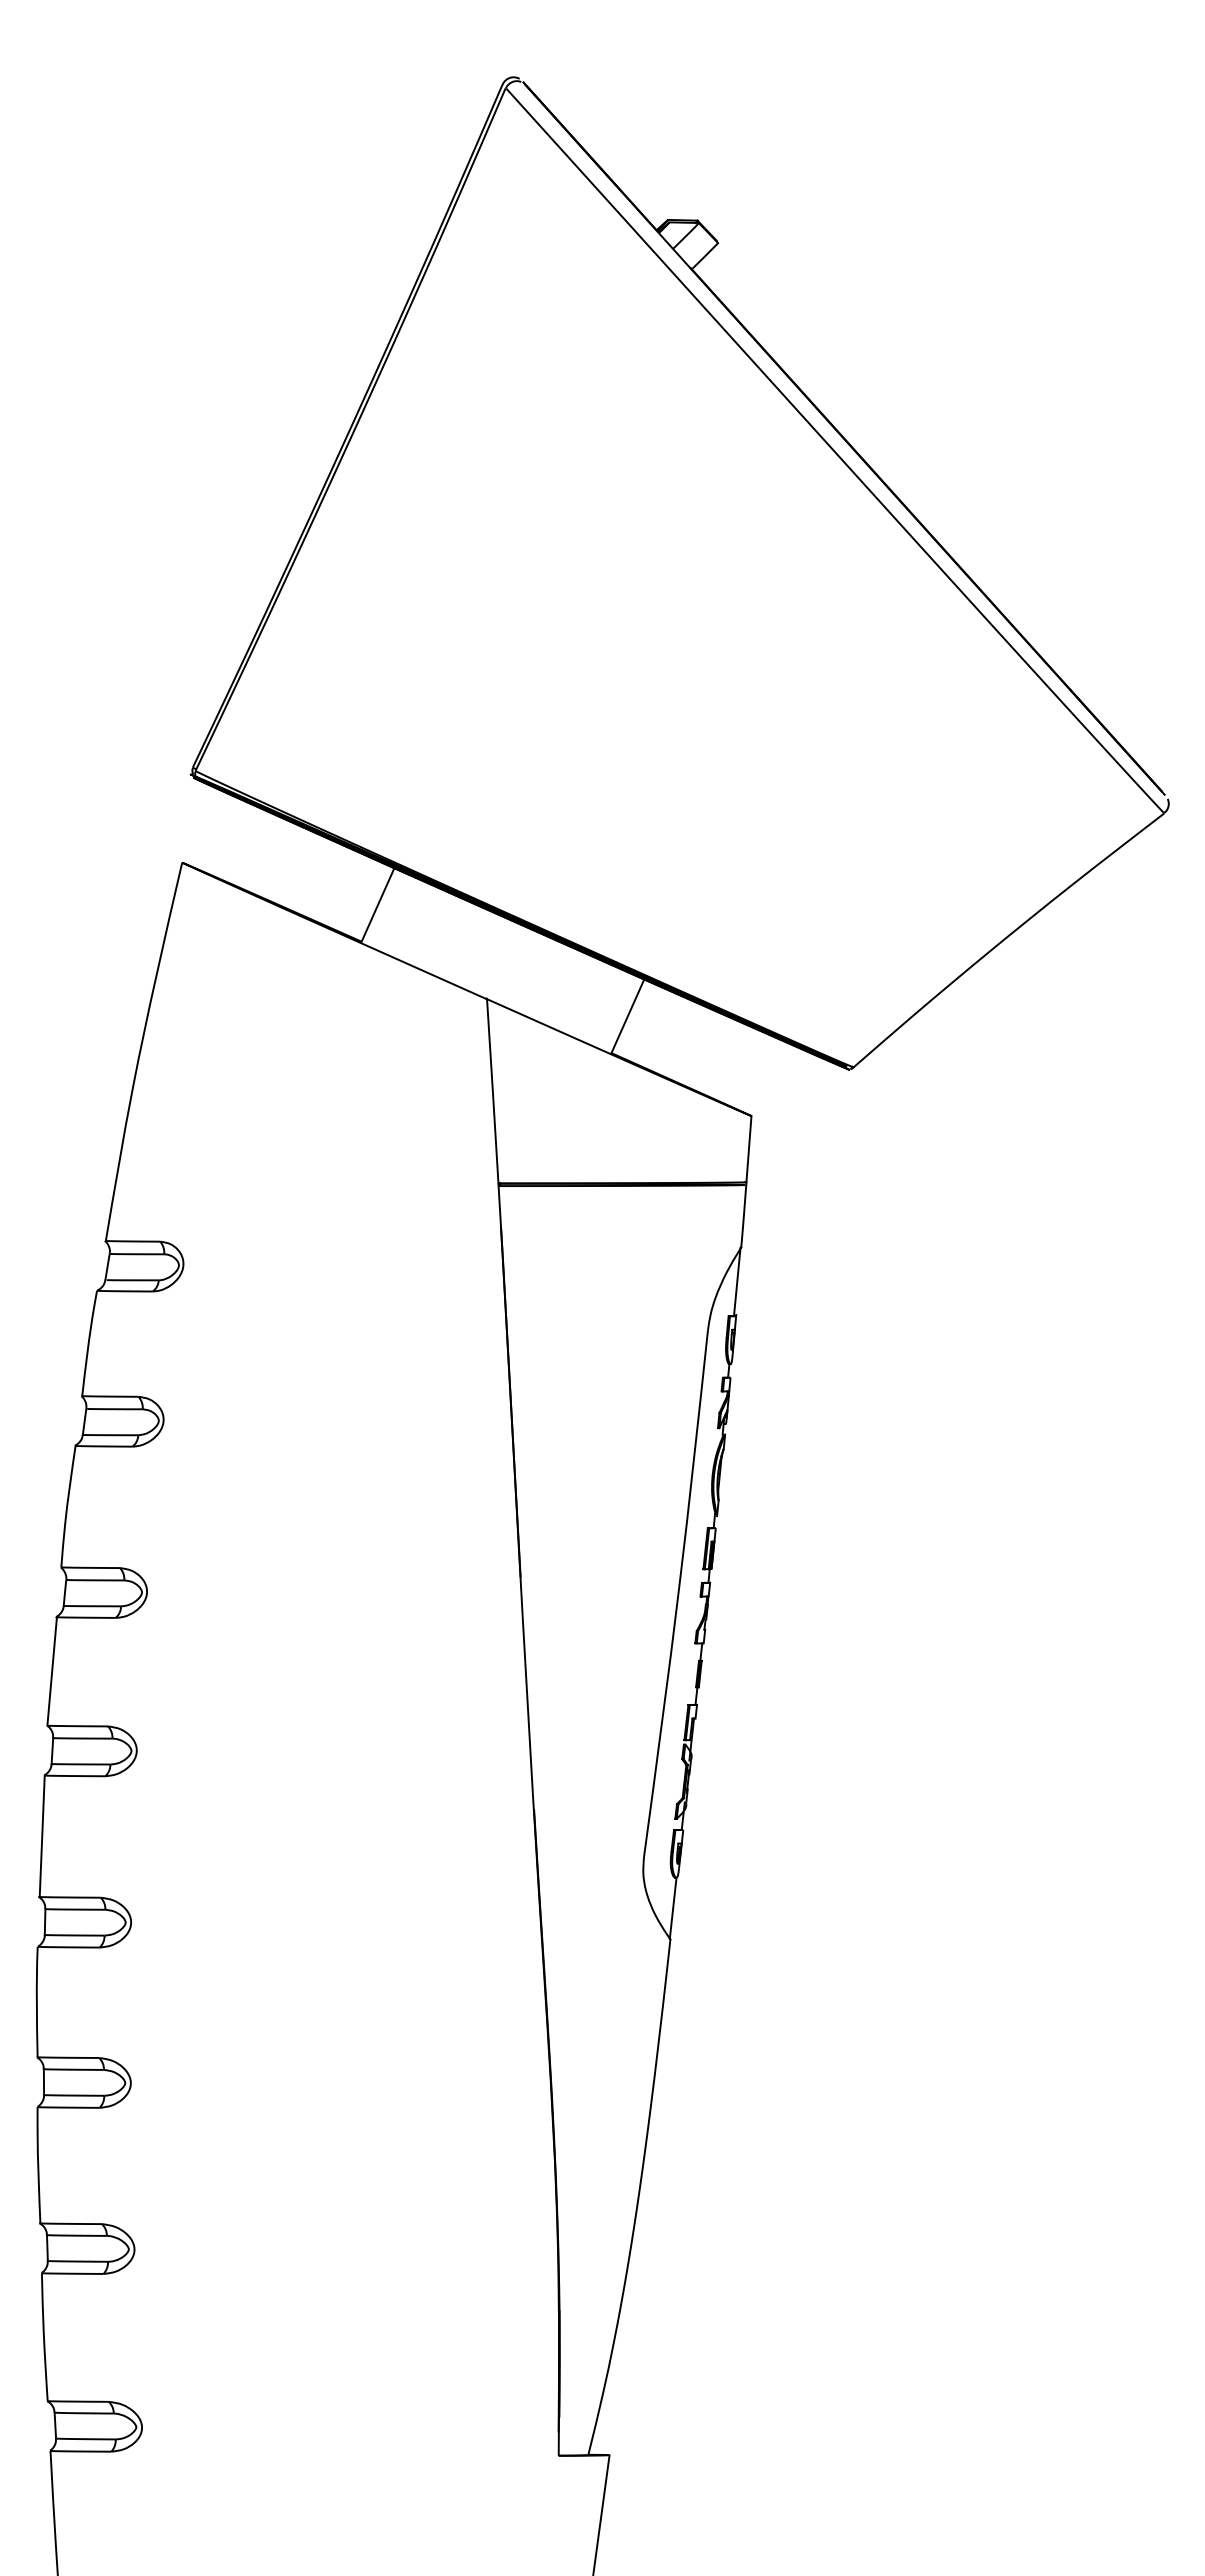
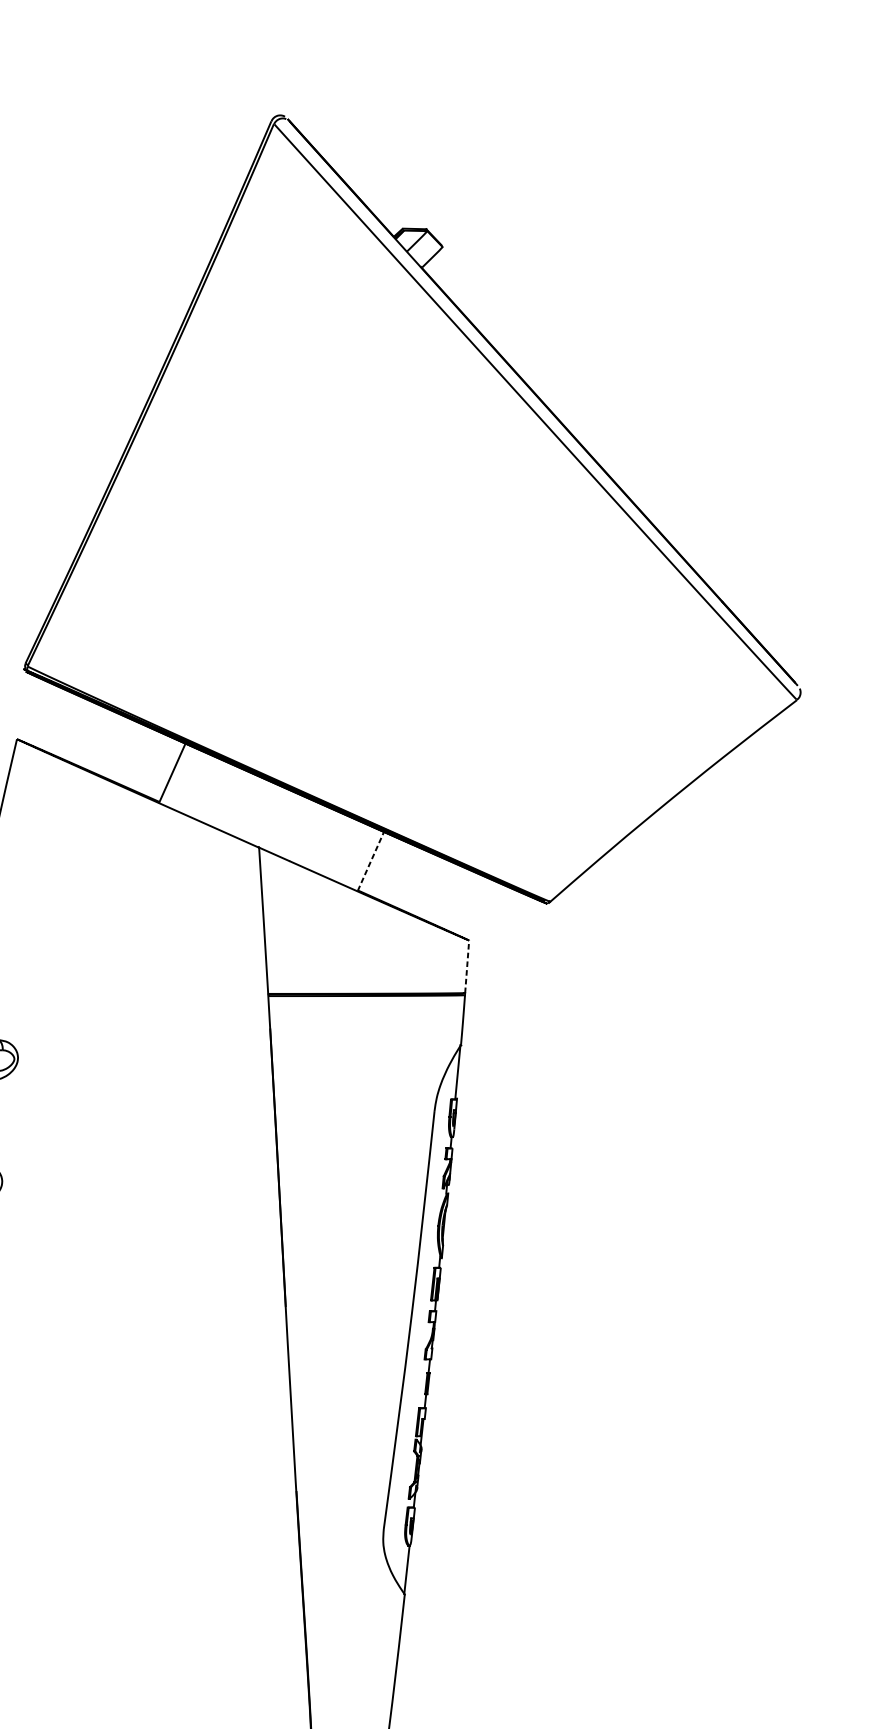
line: (627, 1016) -> (370, 861), solid -> dashed
line: (749, 1148) -> (467, 966), solid -> dashed

